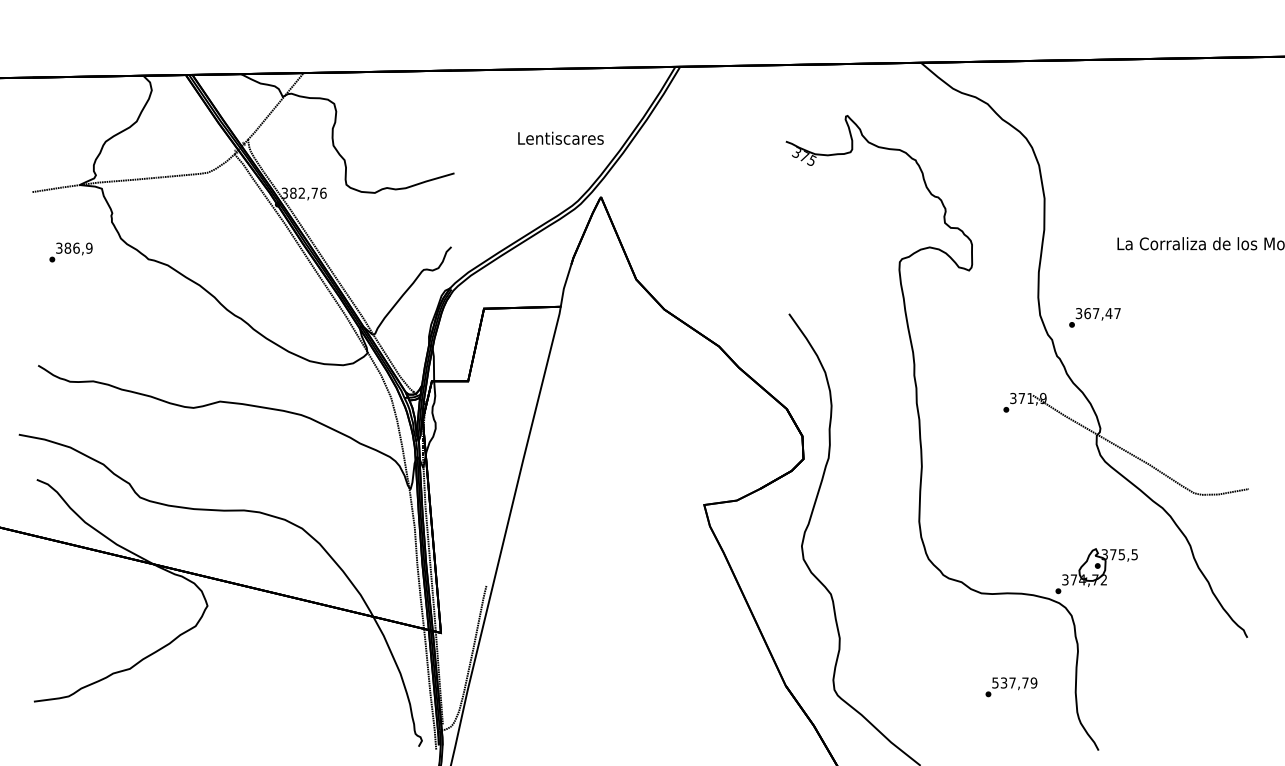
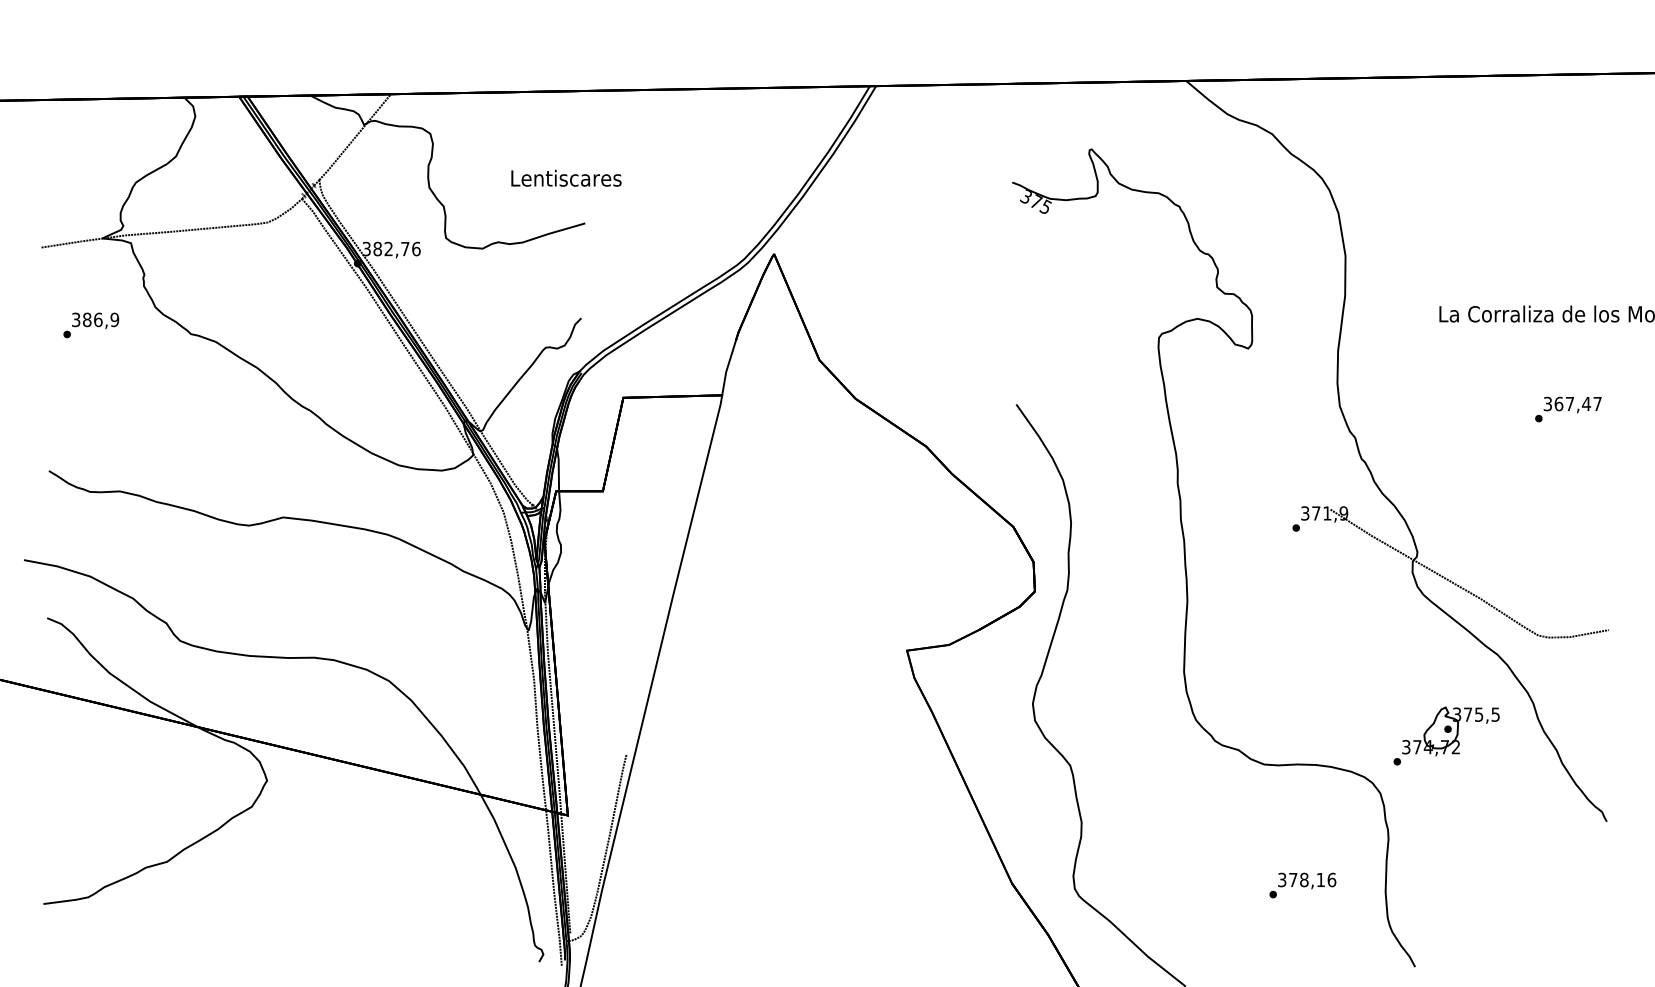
text: (560, 137) -> (566, 177), moved
text: (1095, 317) -> (1568, 409), moved
part: (1096, 570) -> (1446, 735), moved
text: (1015, 682) -> (1307, 879), 537,79 -> 378,16

